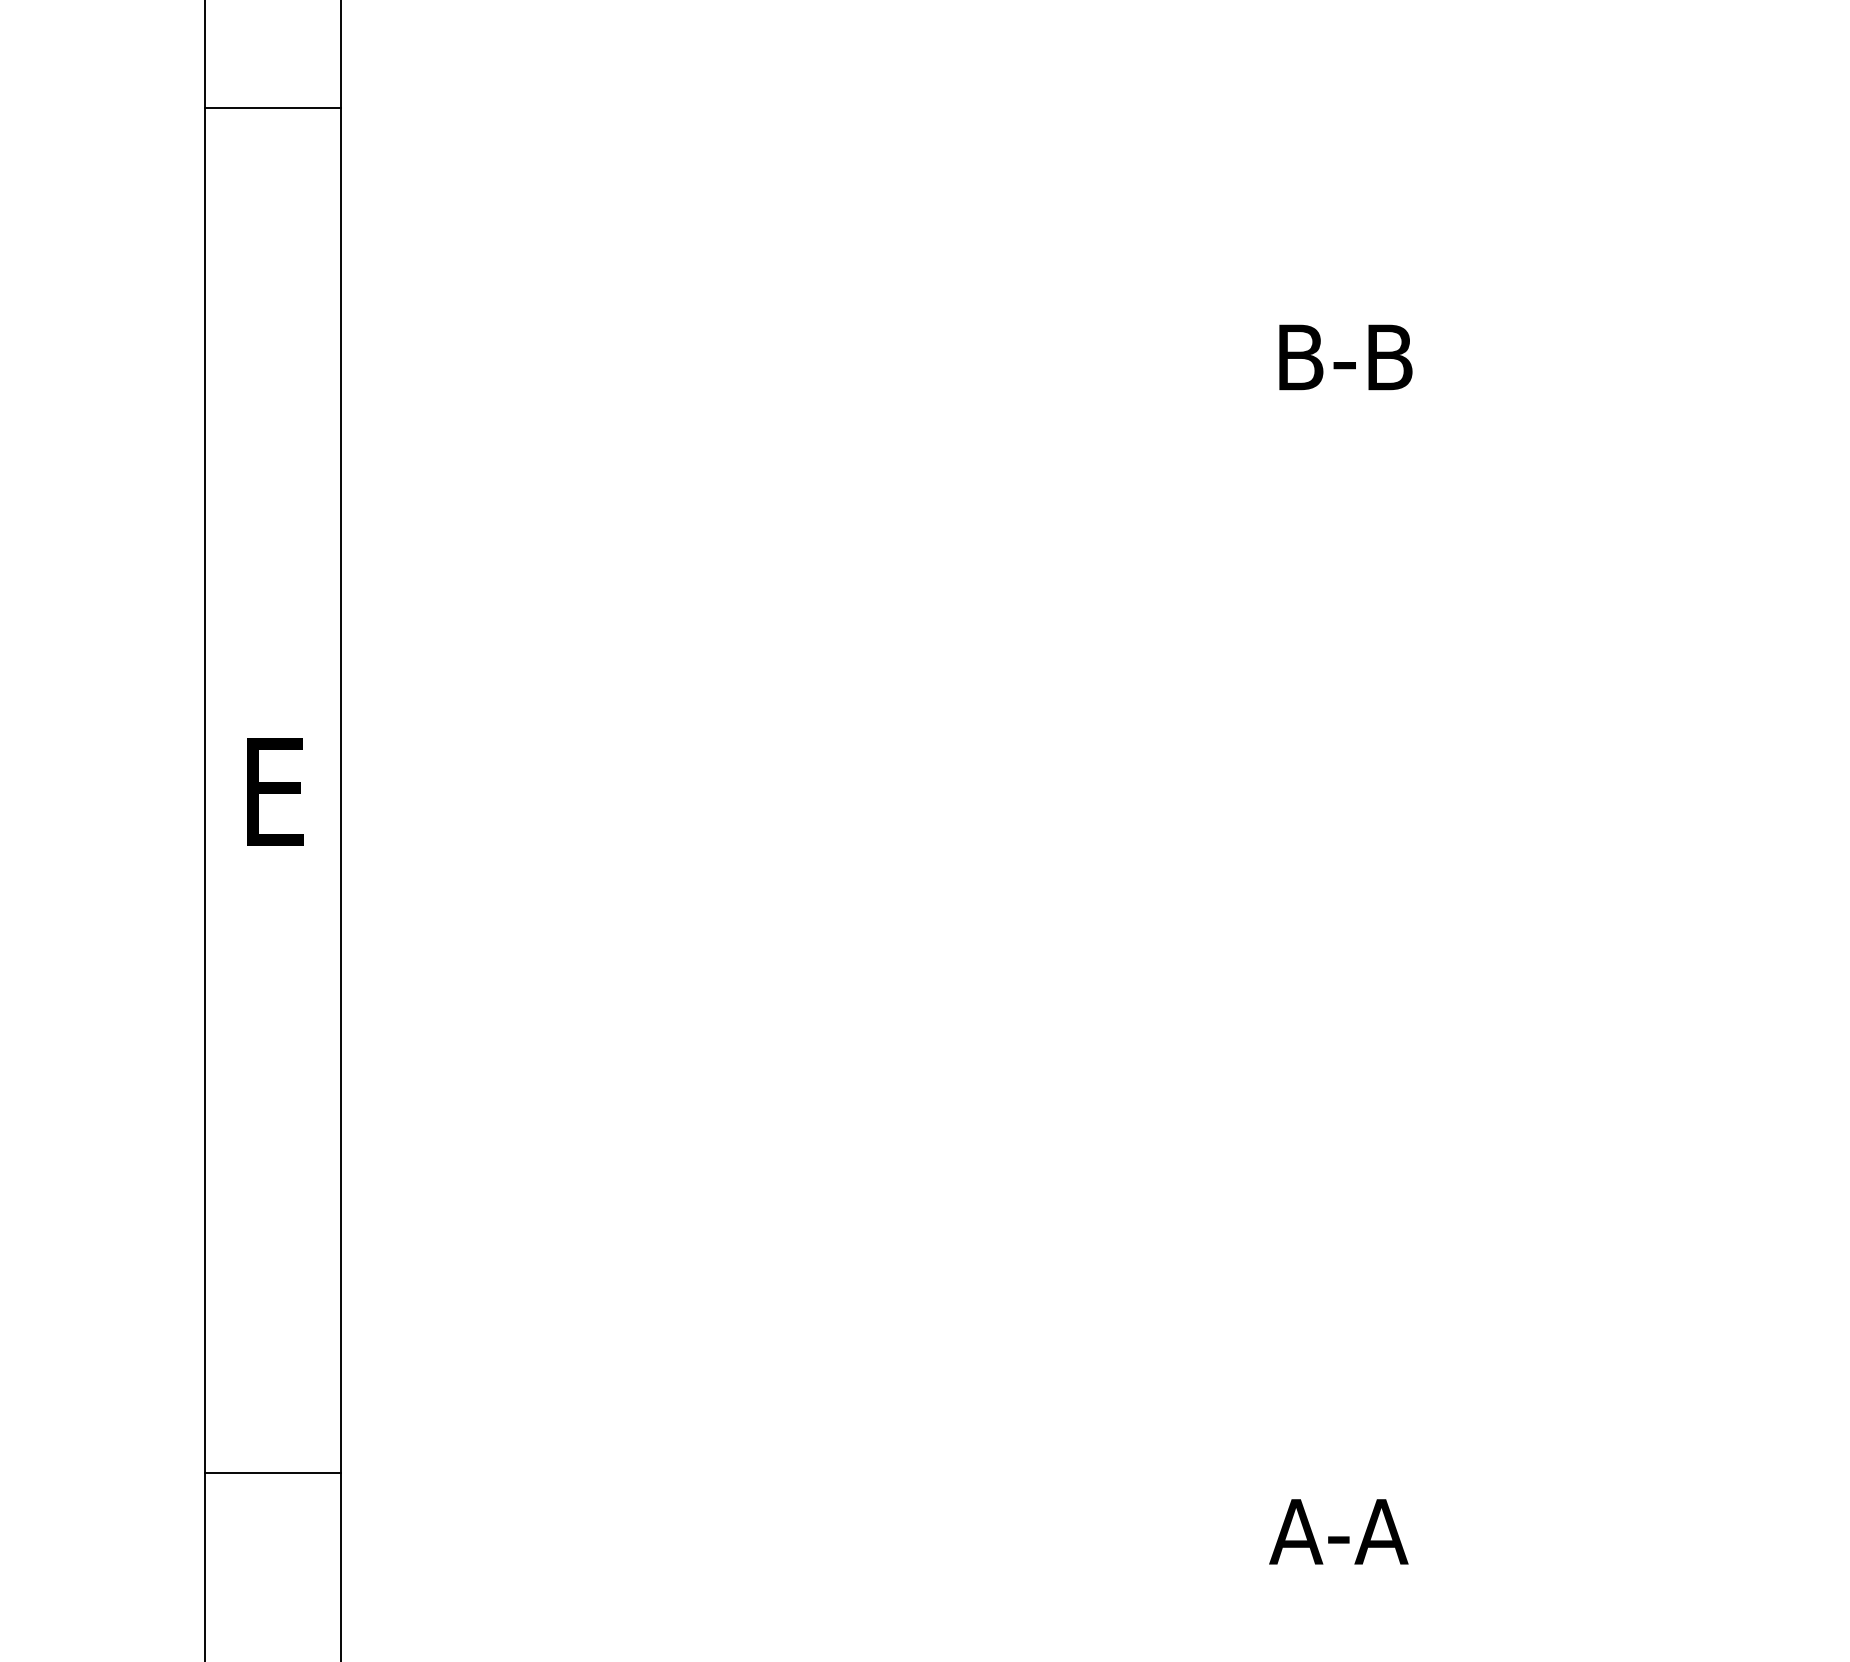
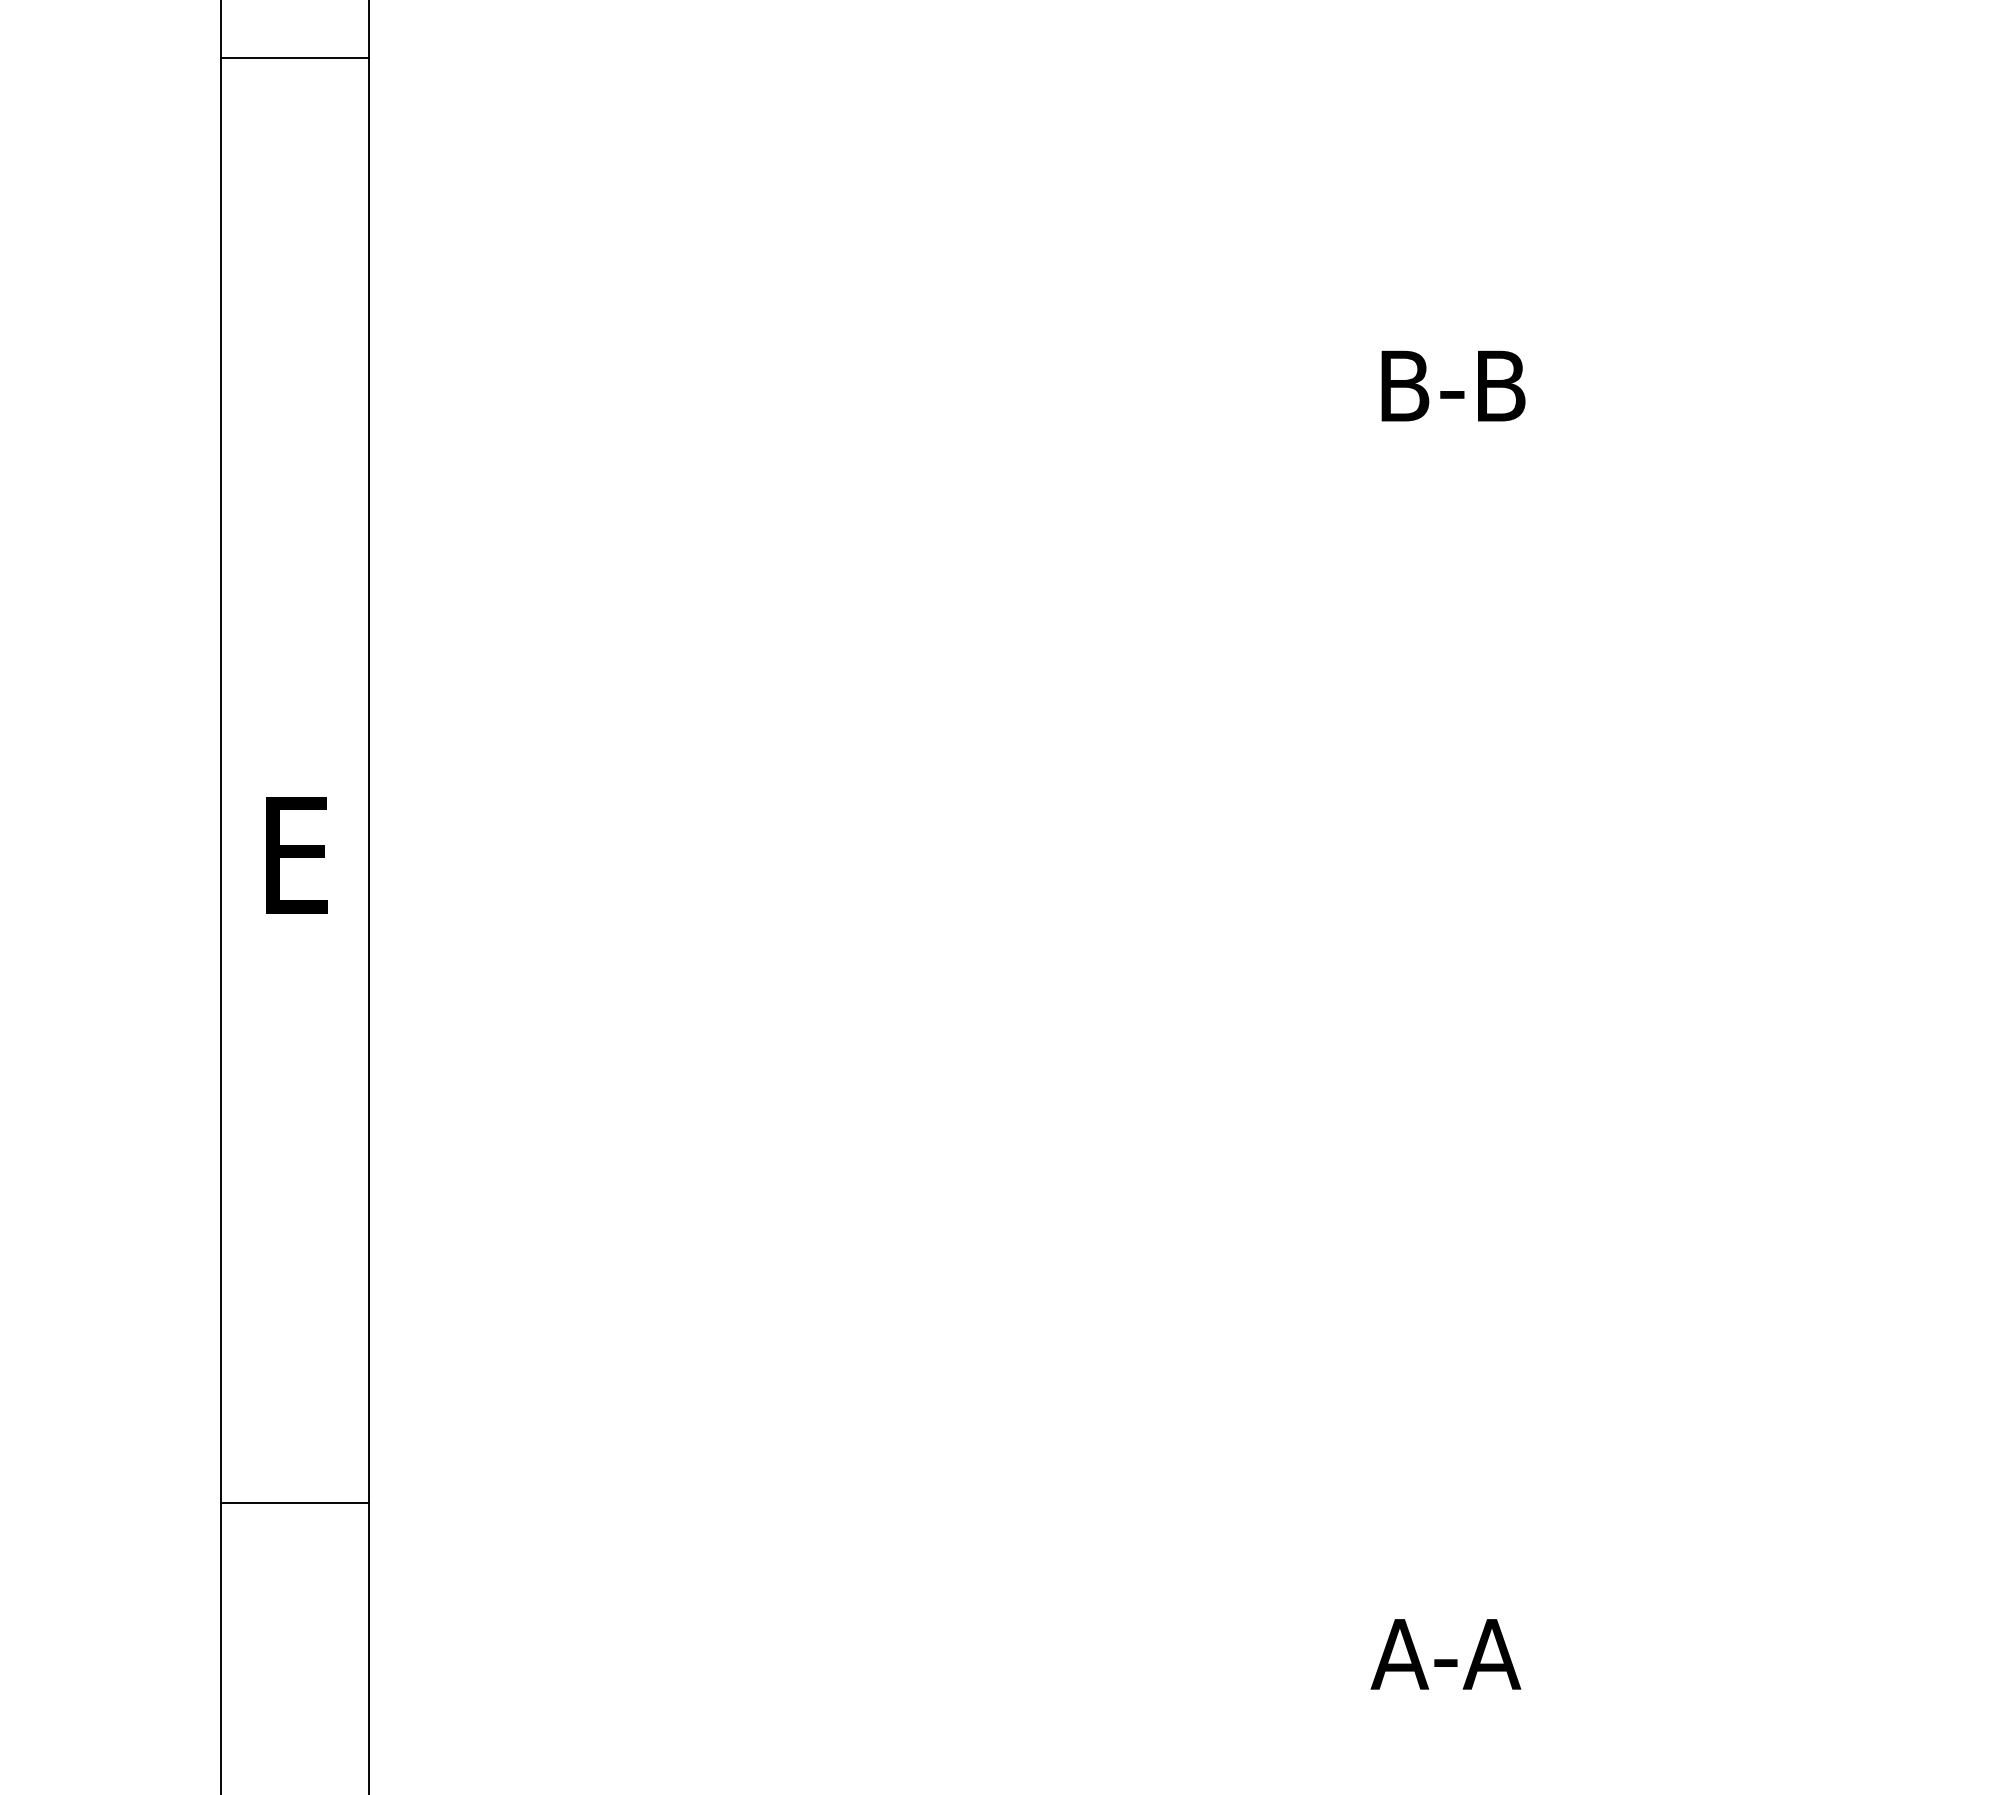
line: (272, 107) -> (294, 57), moved
line: (272, 1472) -> (294, 1502), moved

